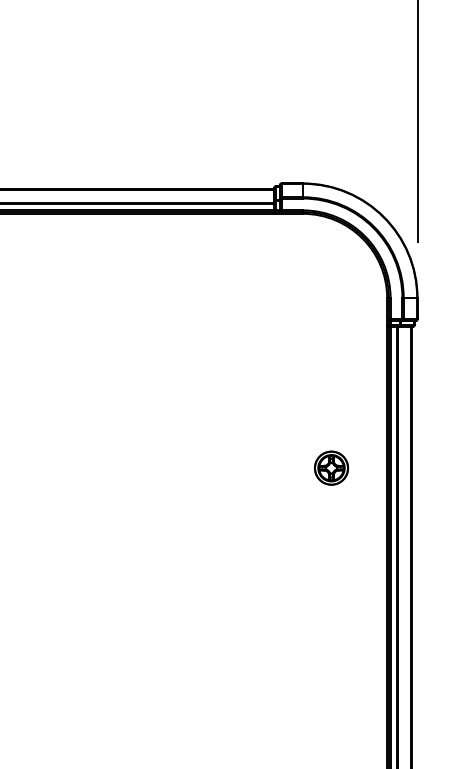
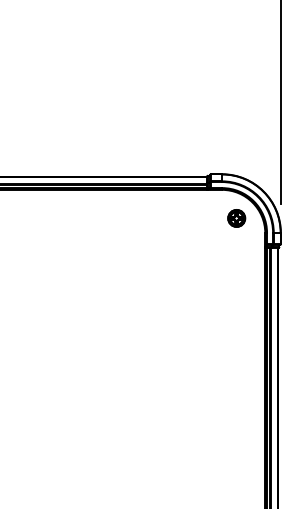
part: (331, 468) -> (236, 218), moved

